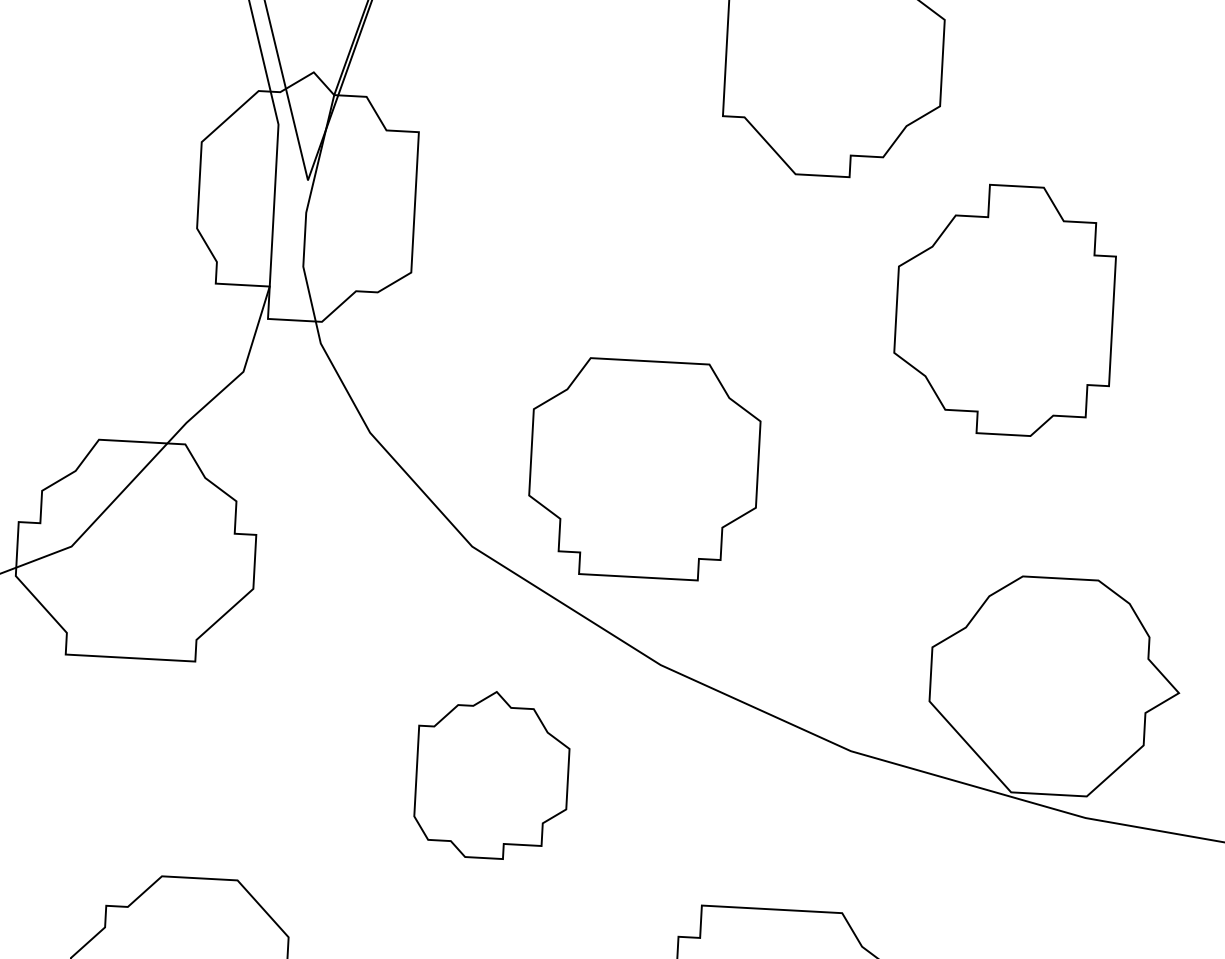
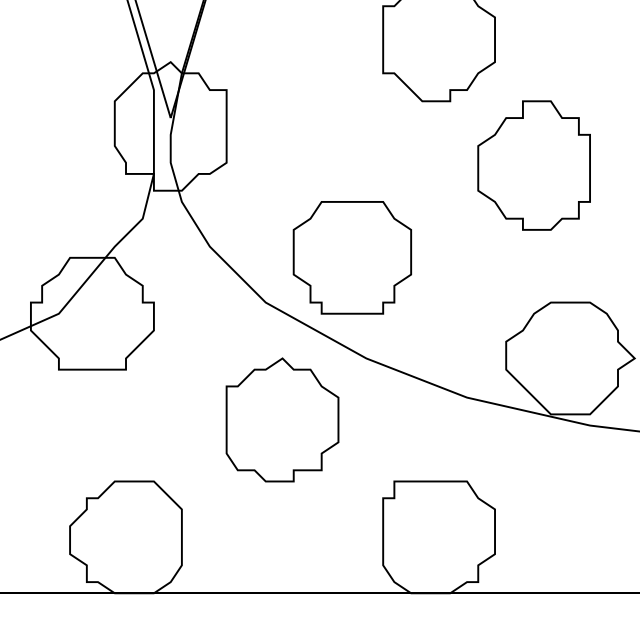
part: (492, 774) -> (282, 419), size x1.43

